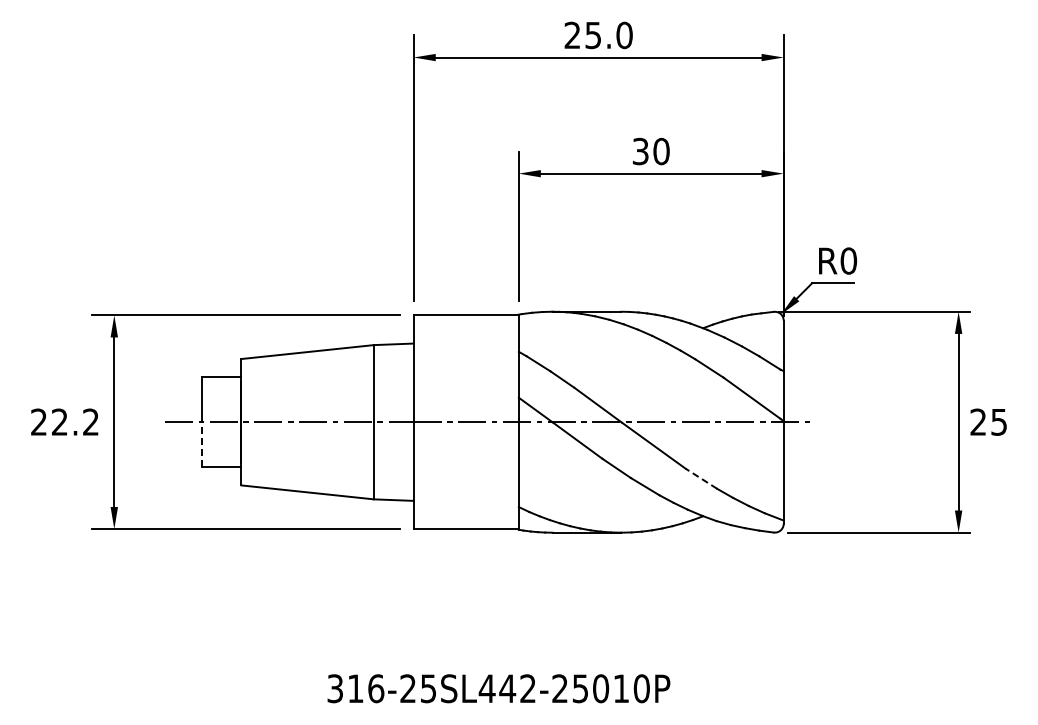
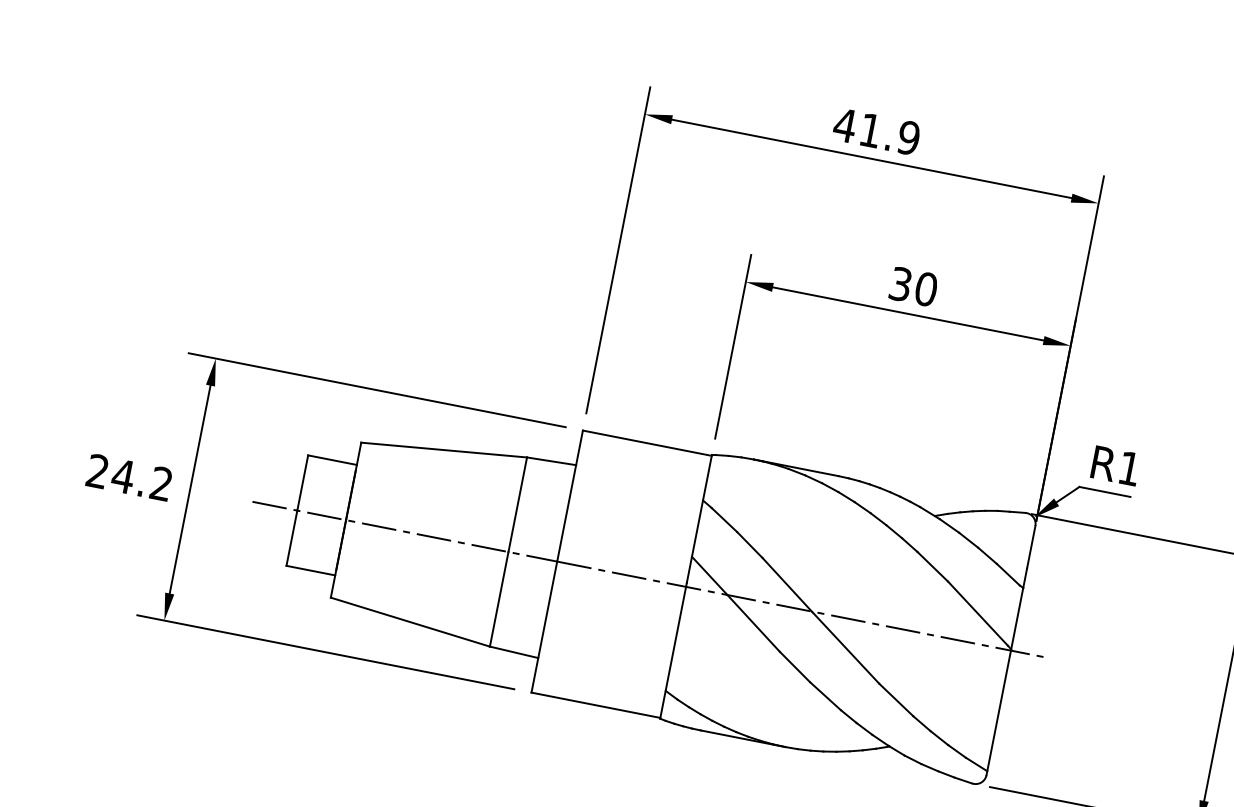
text: (597, 35) -> (875, 131), 25.0 -> 41.9
text: (848, 260) -> (1129, 467), R0 -> R1
text: (59, 421) -> (123, 475), 22.2 -> 24.2
line: (201, 444) -> (291, 537), dashed -> solid
line: (701, 478) -> (896, 699), dashed -> solid

